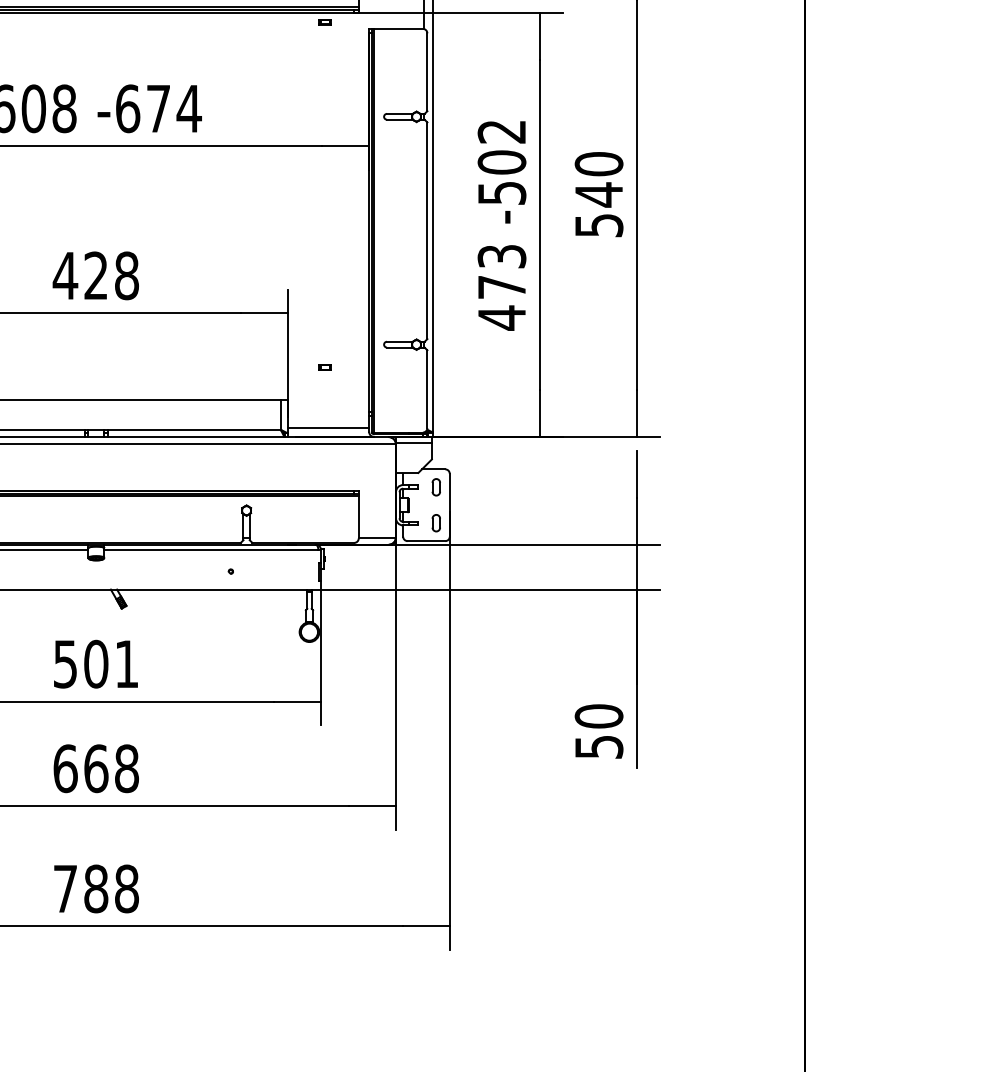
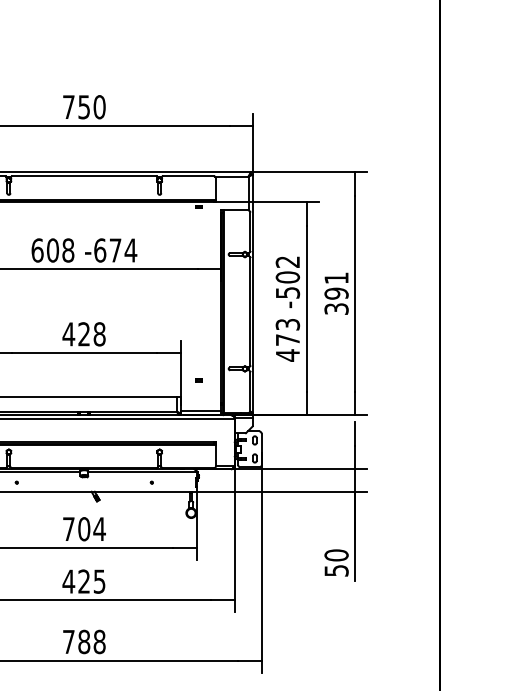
text: (598, 194) -> (336, 293), 540 -> 391
text: (96, 664) -> (84, 529), 501 -> 704
text: (94, 768) -> (83, 581), 668 -> 425

